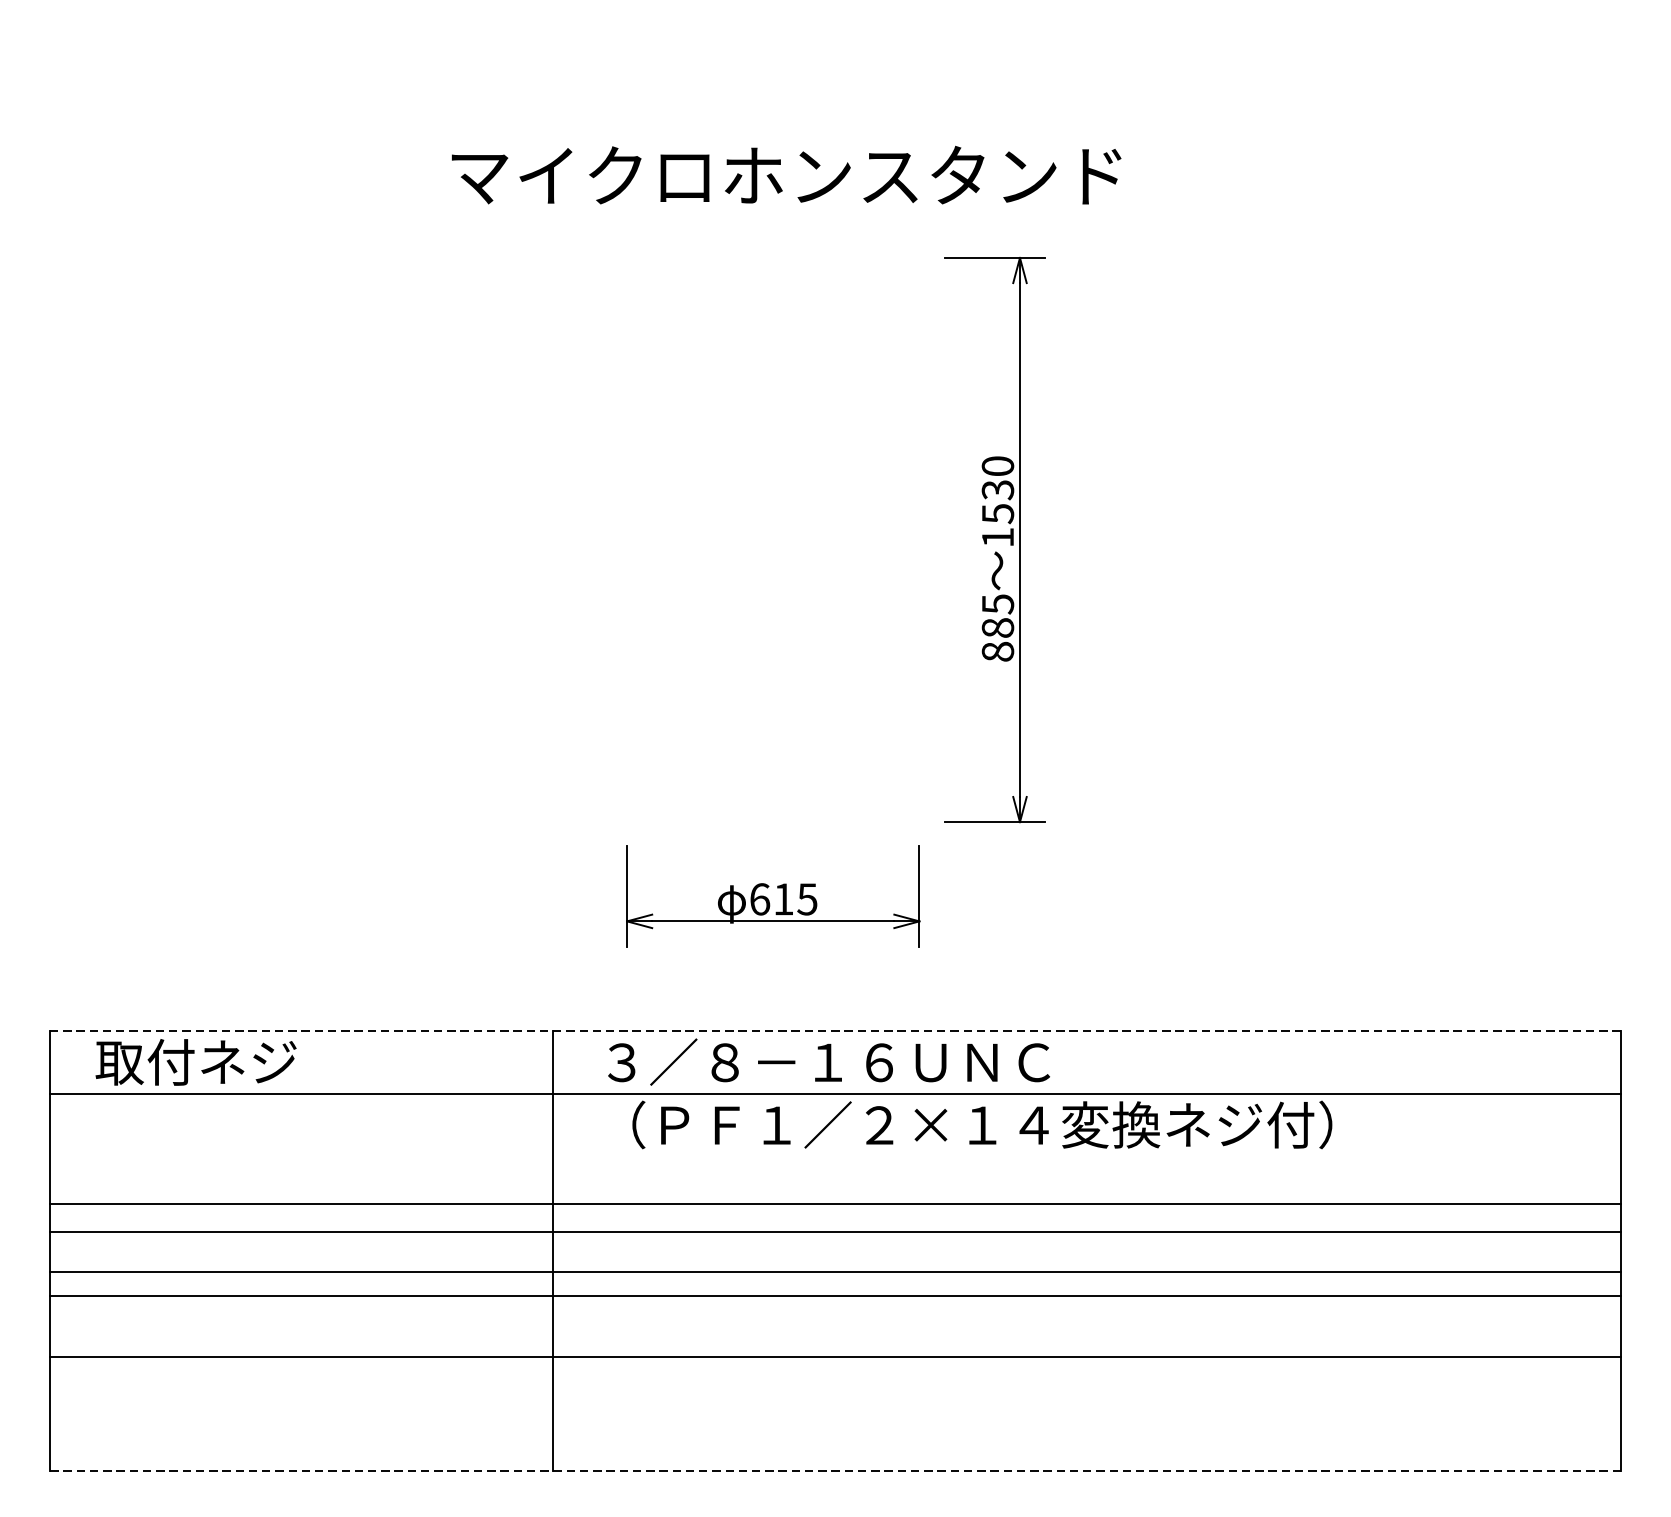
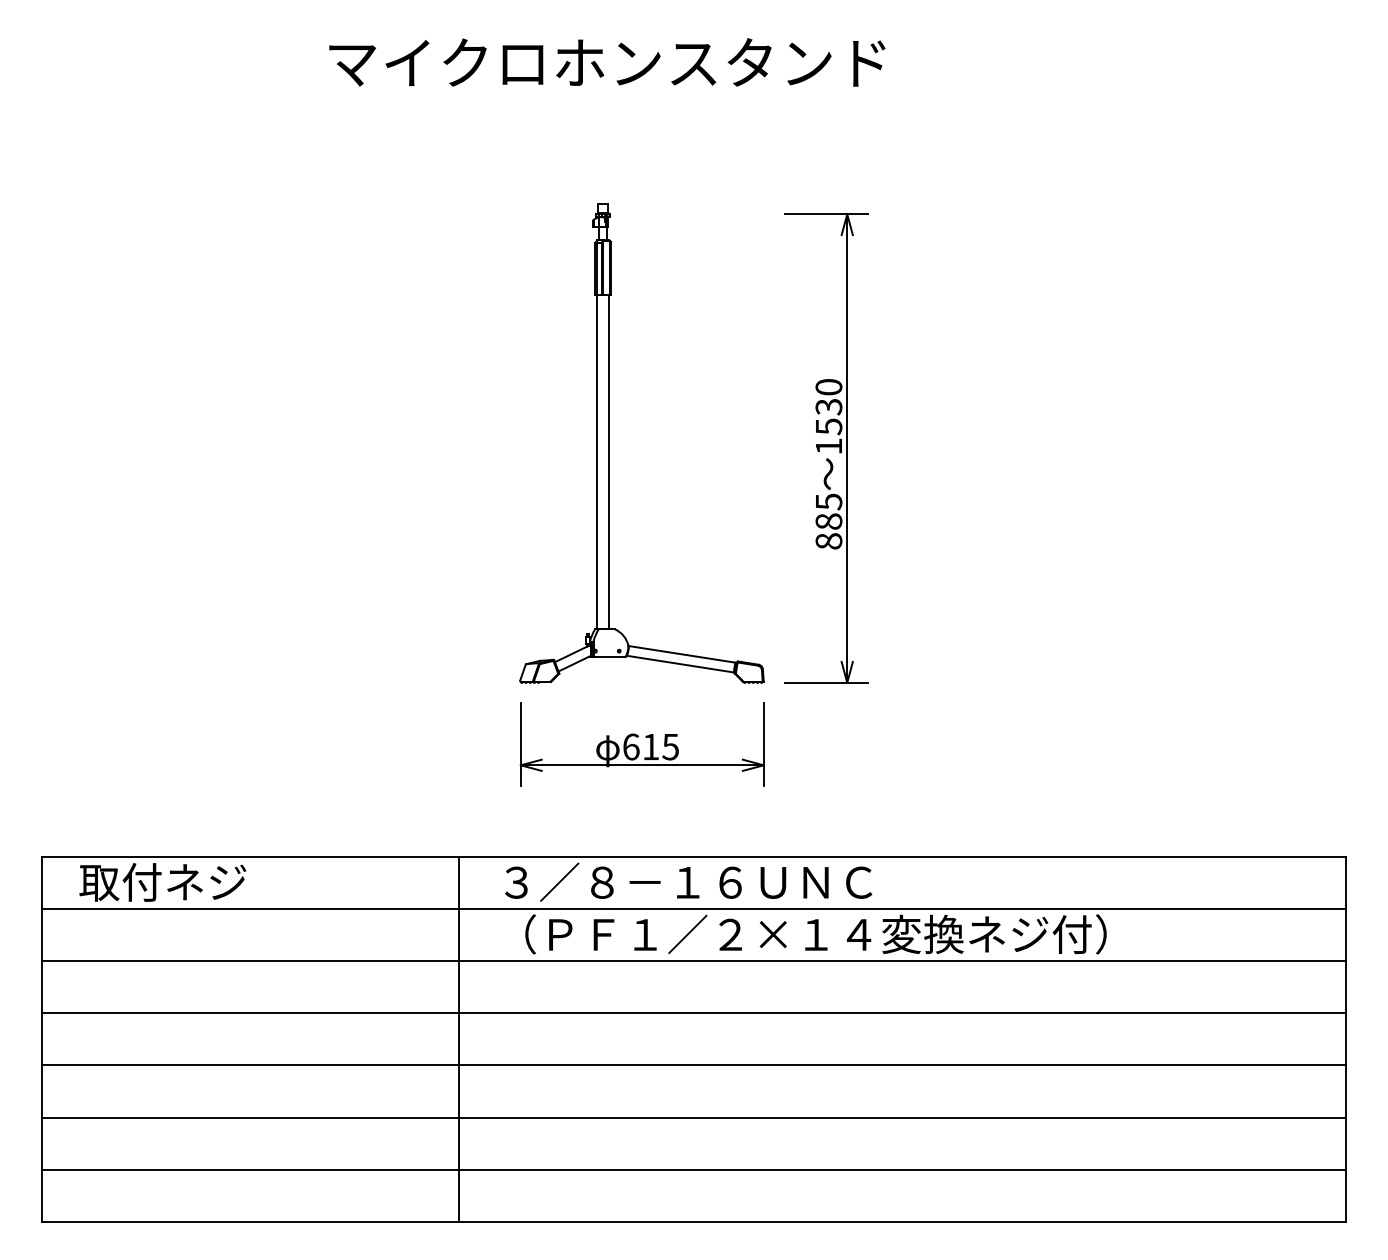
text: (786, 175) -> (607, 62), moved
part: (733, 533) -> (609, 443), added
line: (834, 1031) -> (693, 856), dashed -> solid
line: (834, 1204) -> (693, 961), moved
line: (834, 1232) -> (693, 1065), moved
line: (834, 1271) -> (693, 1013), moved
line: (834, 1295) -> (693, 1117), moved
line: (834, 1356) -> (693, 1169), moved
line: (836, 1471) -> (694, 1222), dashed -> solid

